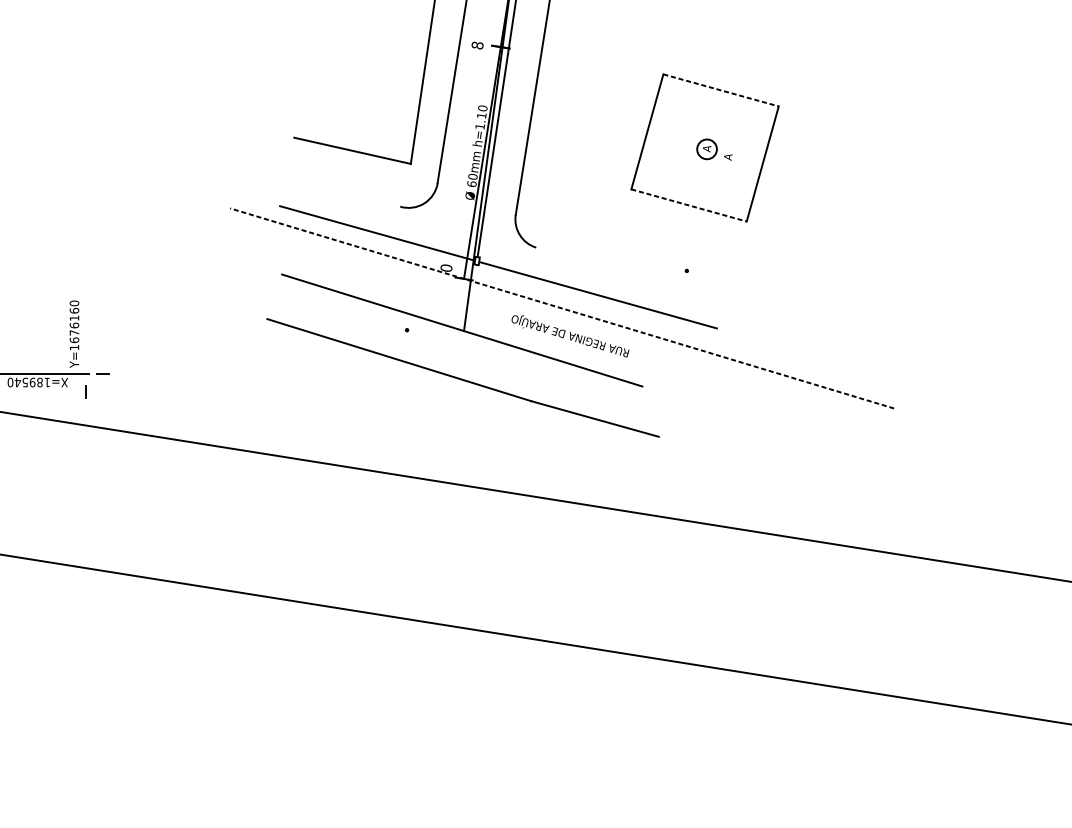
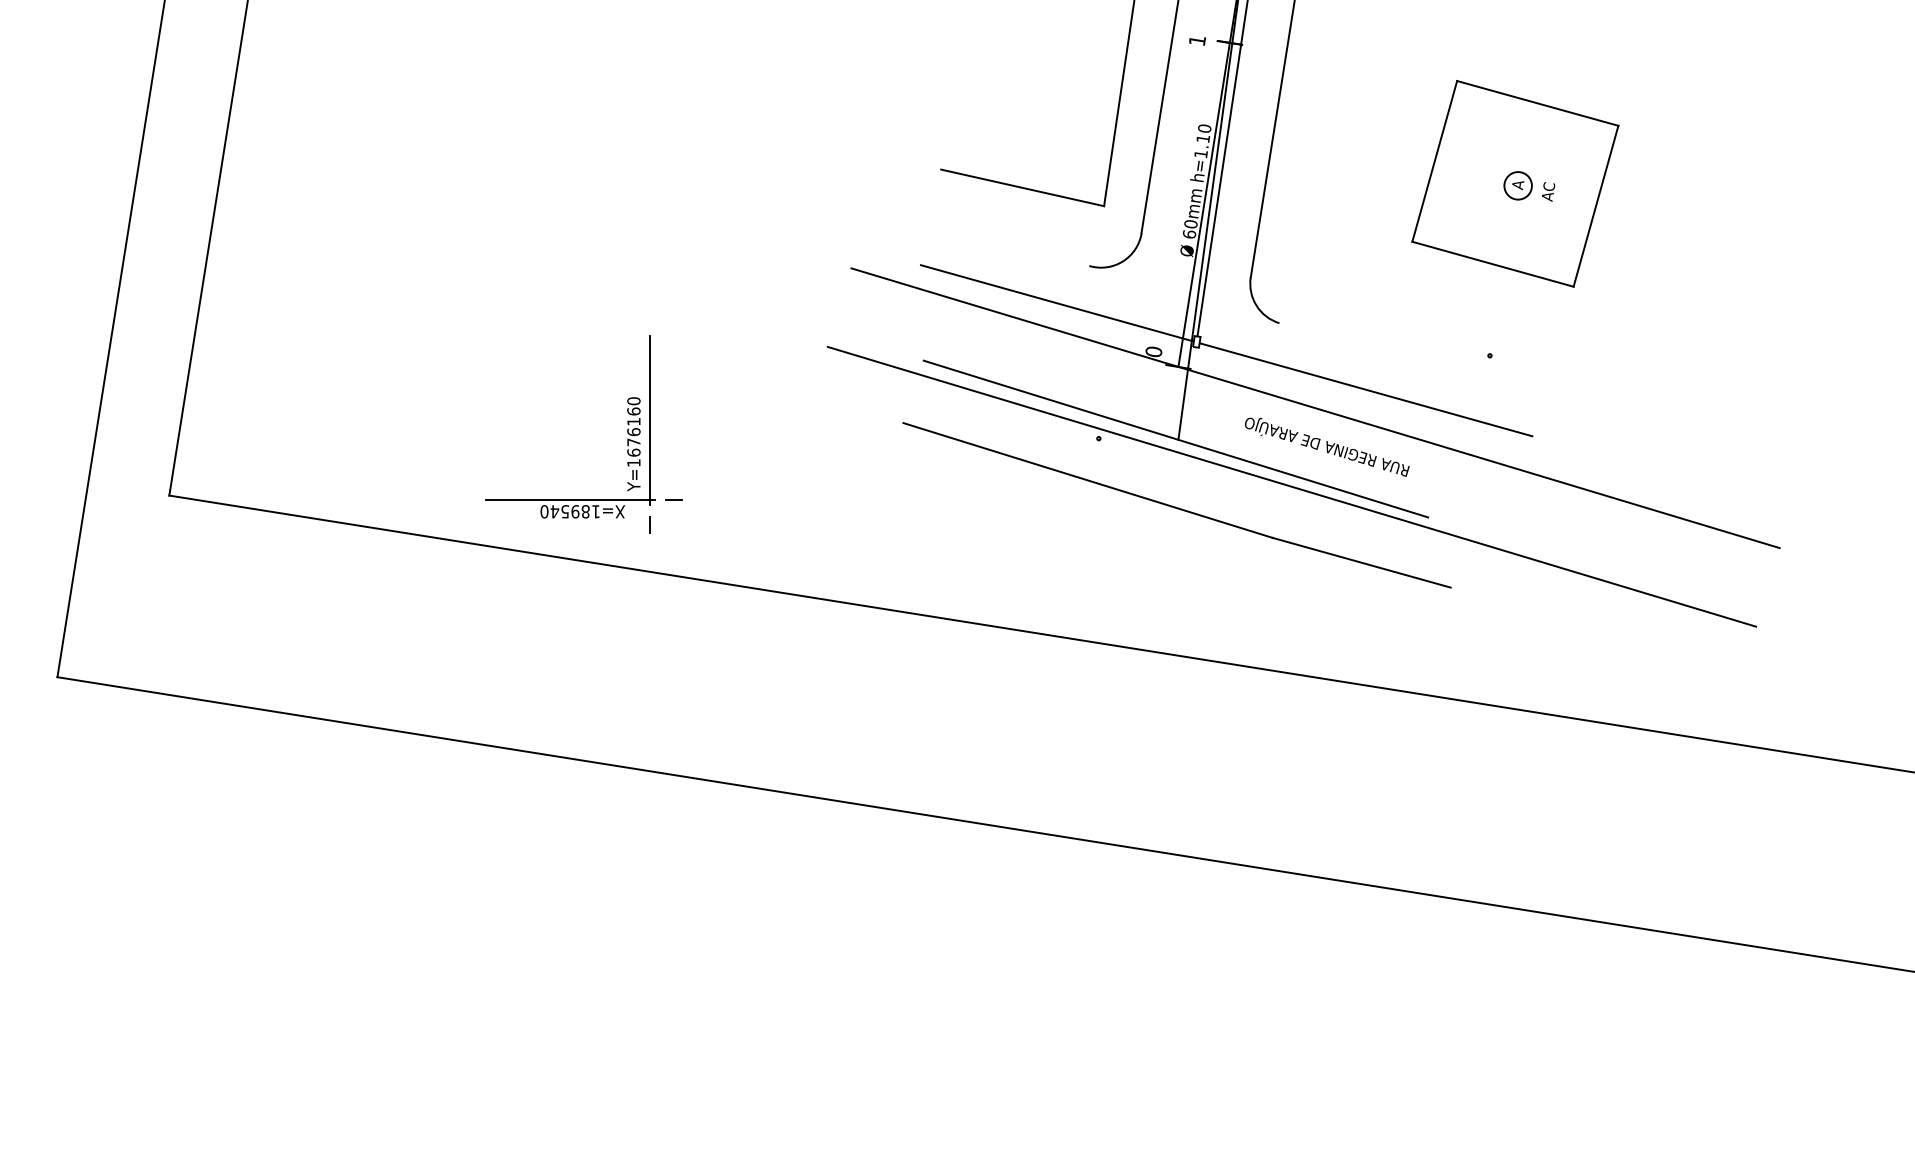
text: (477, 45) -> (1197, 40), 8 -> 1
line: (720, 90) -> (1537, 103), dashed -> solid
text: (729, 149) -> (1549, 186), A -> AC
line: (688, 205) -> (1492, 264), dashed -> solid
line: (562, 308) -> (1315, 408), dashed -> solid
line: (85, 317) -> (649, 420), added
line: (544, 364) -> (1291, 486), added

